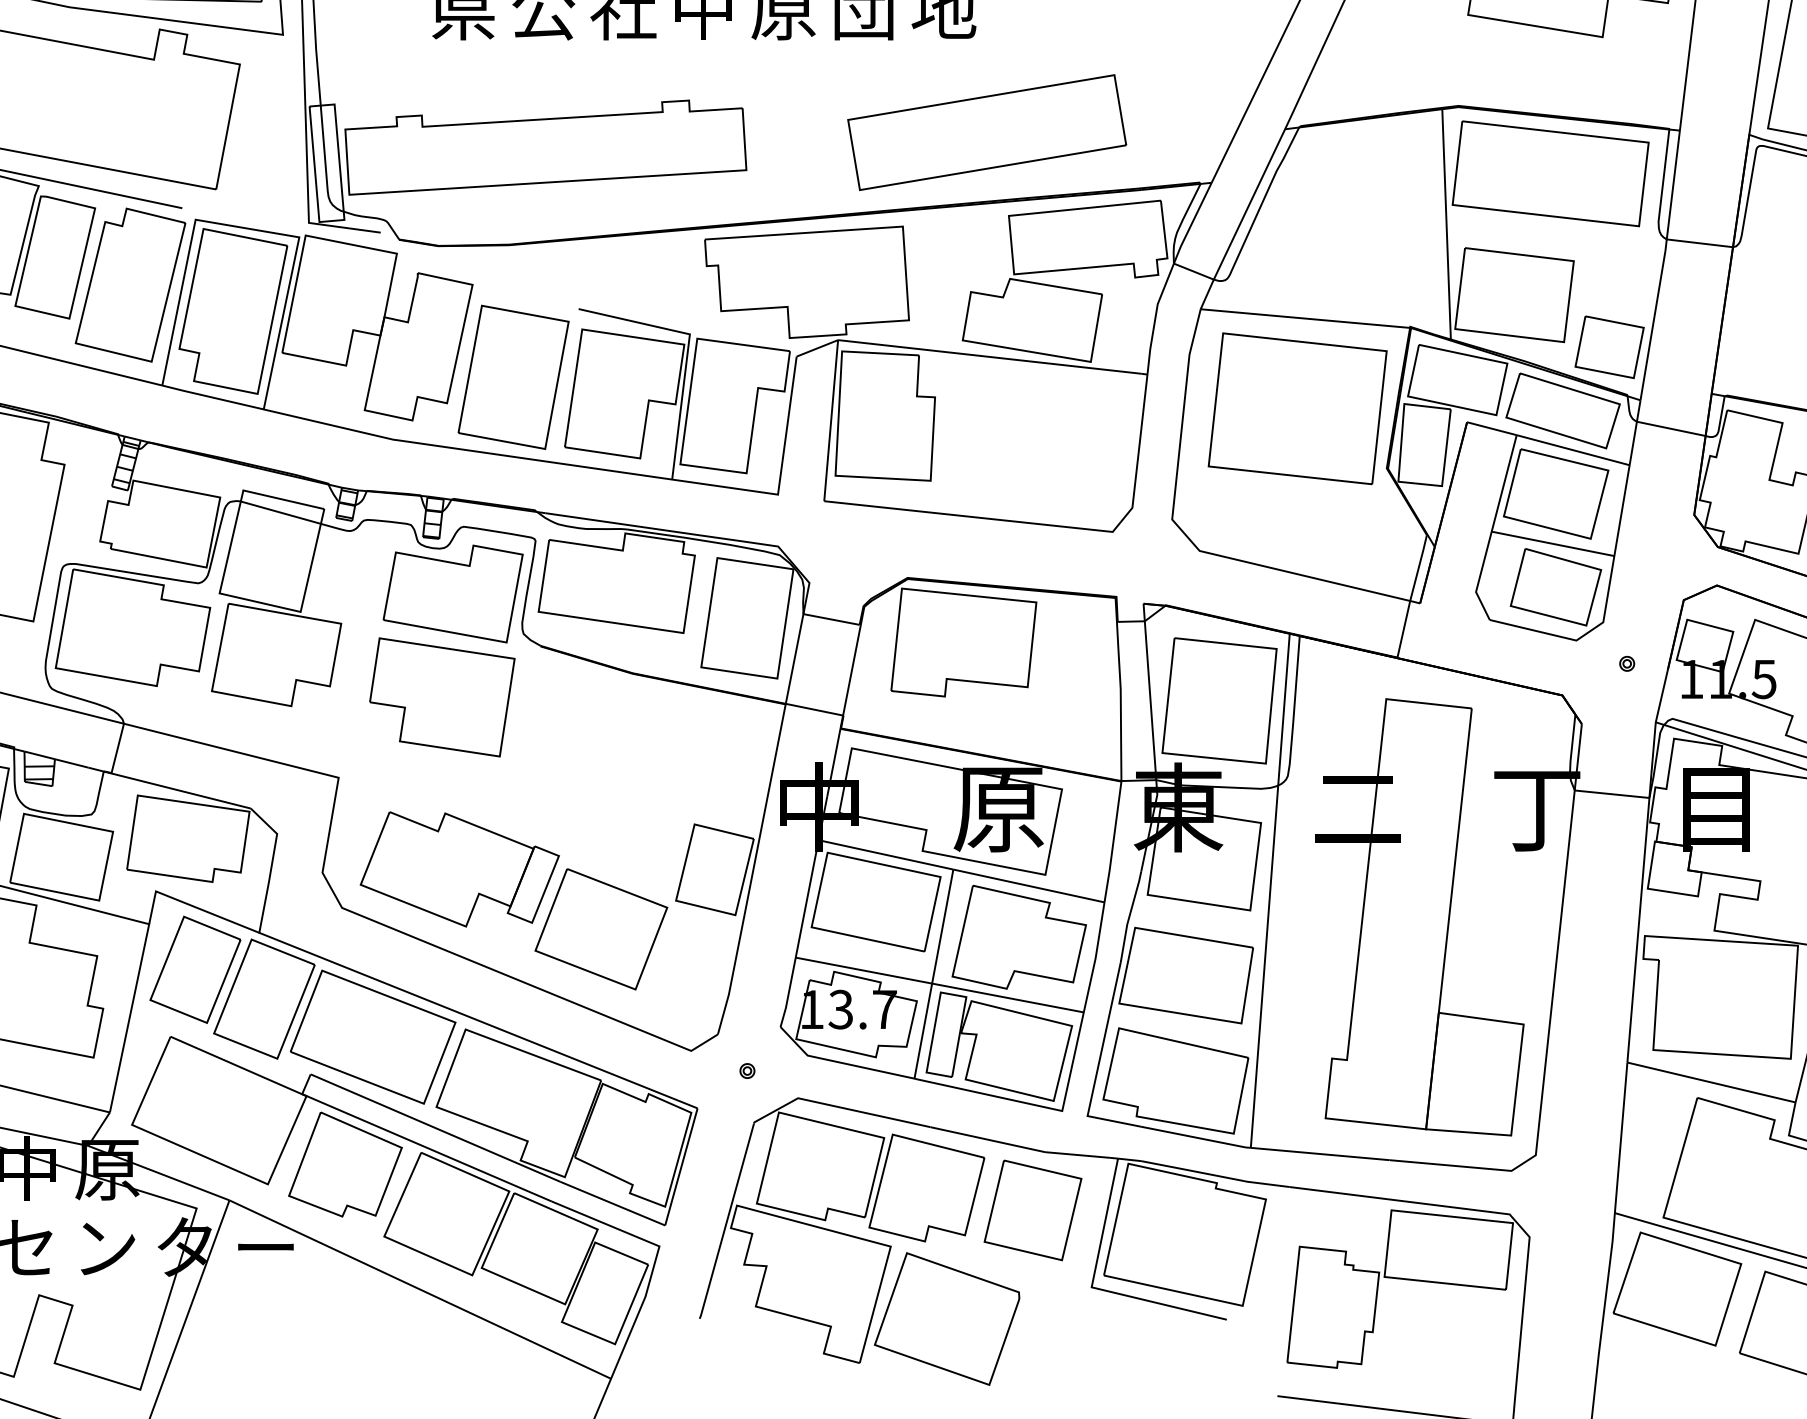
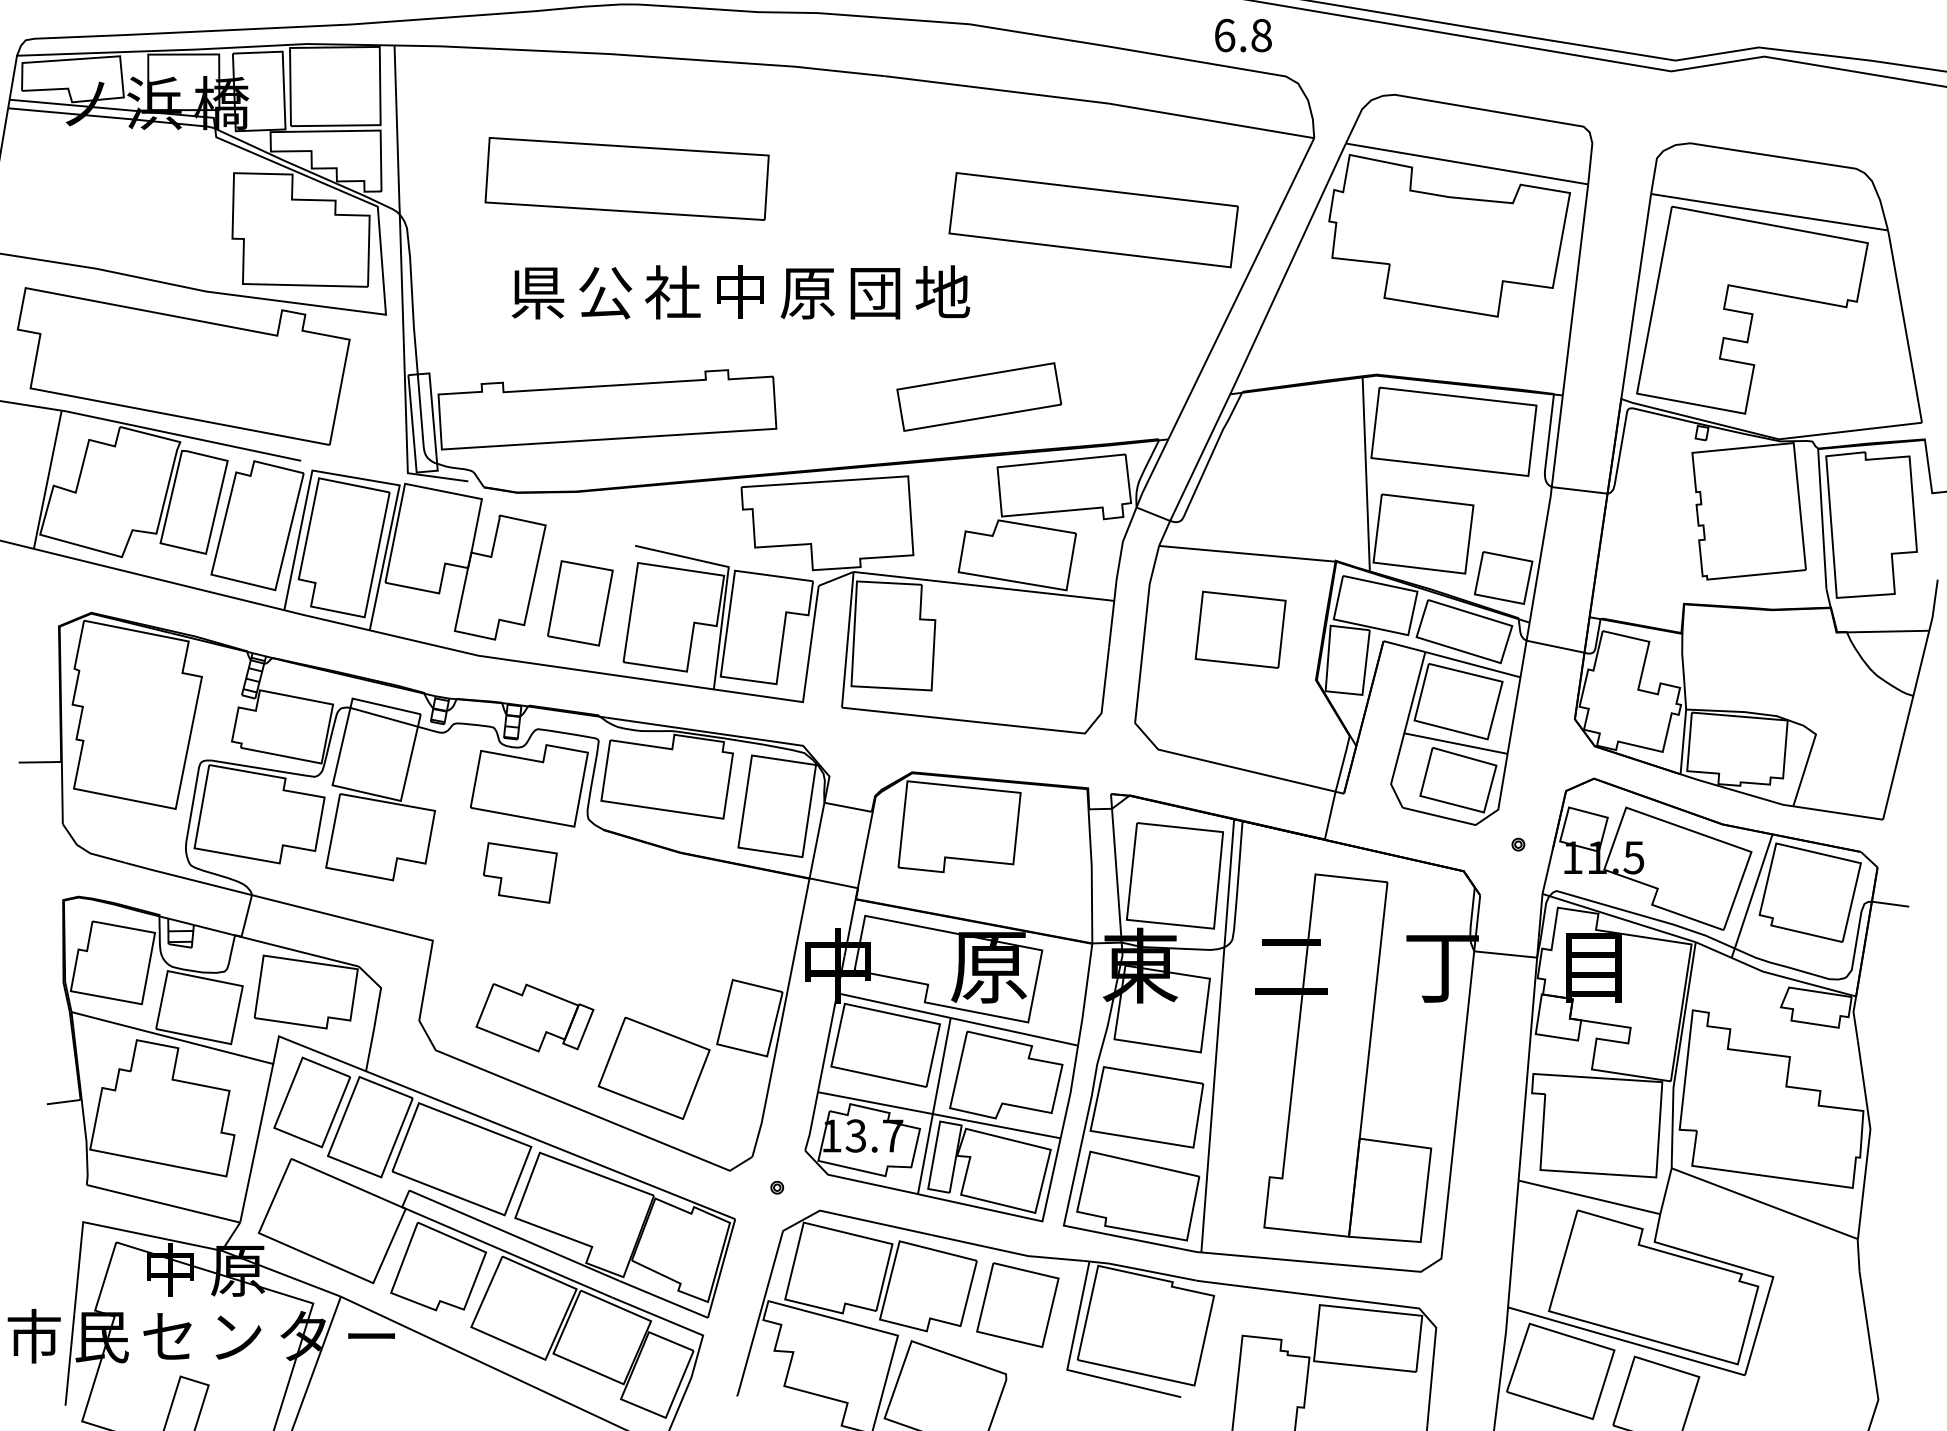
part: (987, 131) -> (979, 396), size x0.7
part: (513, 377) -> (580, 603), size x0.7
part: (1297, 408) -> (1240, 629), size x0.6
part: (442, 696) -> (520, 872), size x0.6
part: (459, 868) -> (534, 1017), size x0.7

